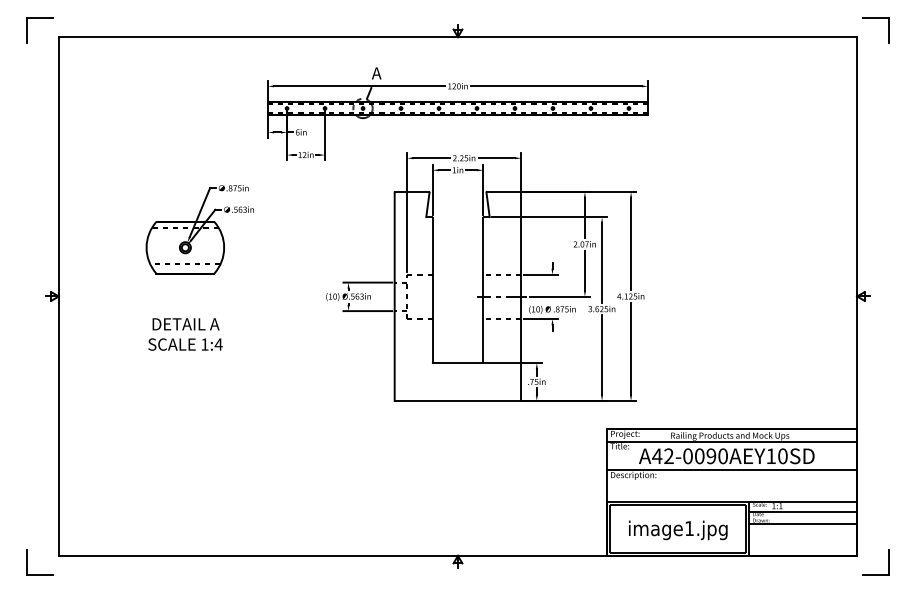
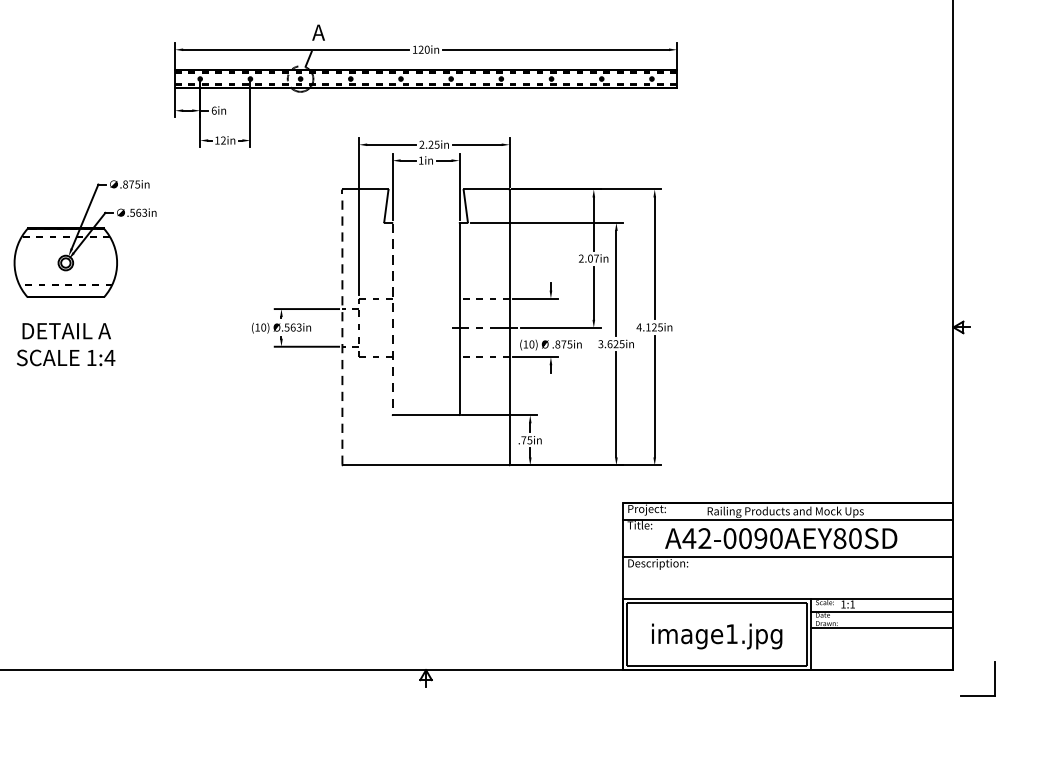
line: (432, 290) -> (392, 319), solid -> dashed
line: (394, 296) -> (342, 327), solid -> dashed
text: (185, 334) -> (66, 344), moved
text: (771, 456) -> (840, 538), A42-0090AEY10SD -> A42-0090AEY80SD

